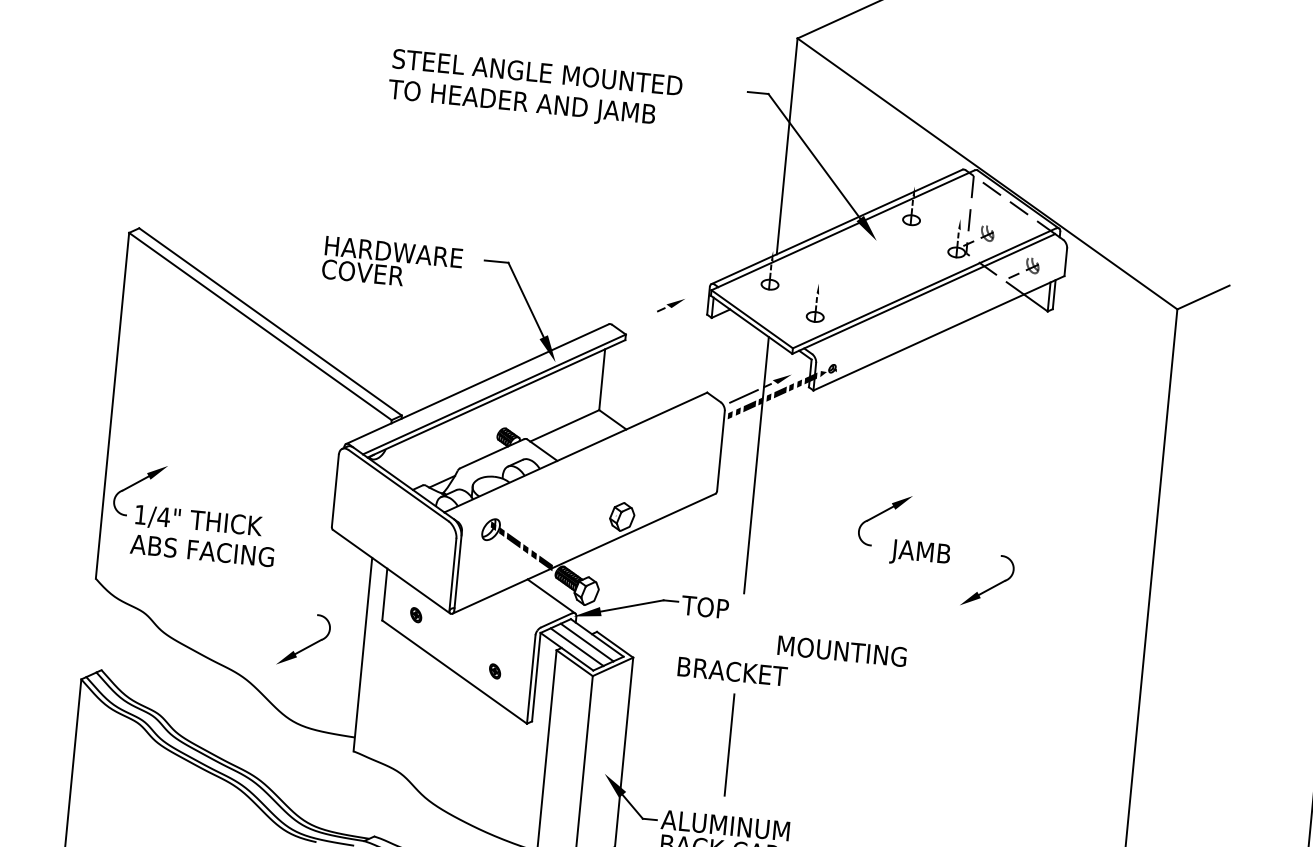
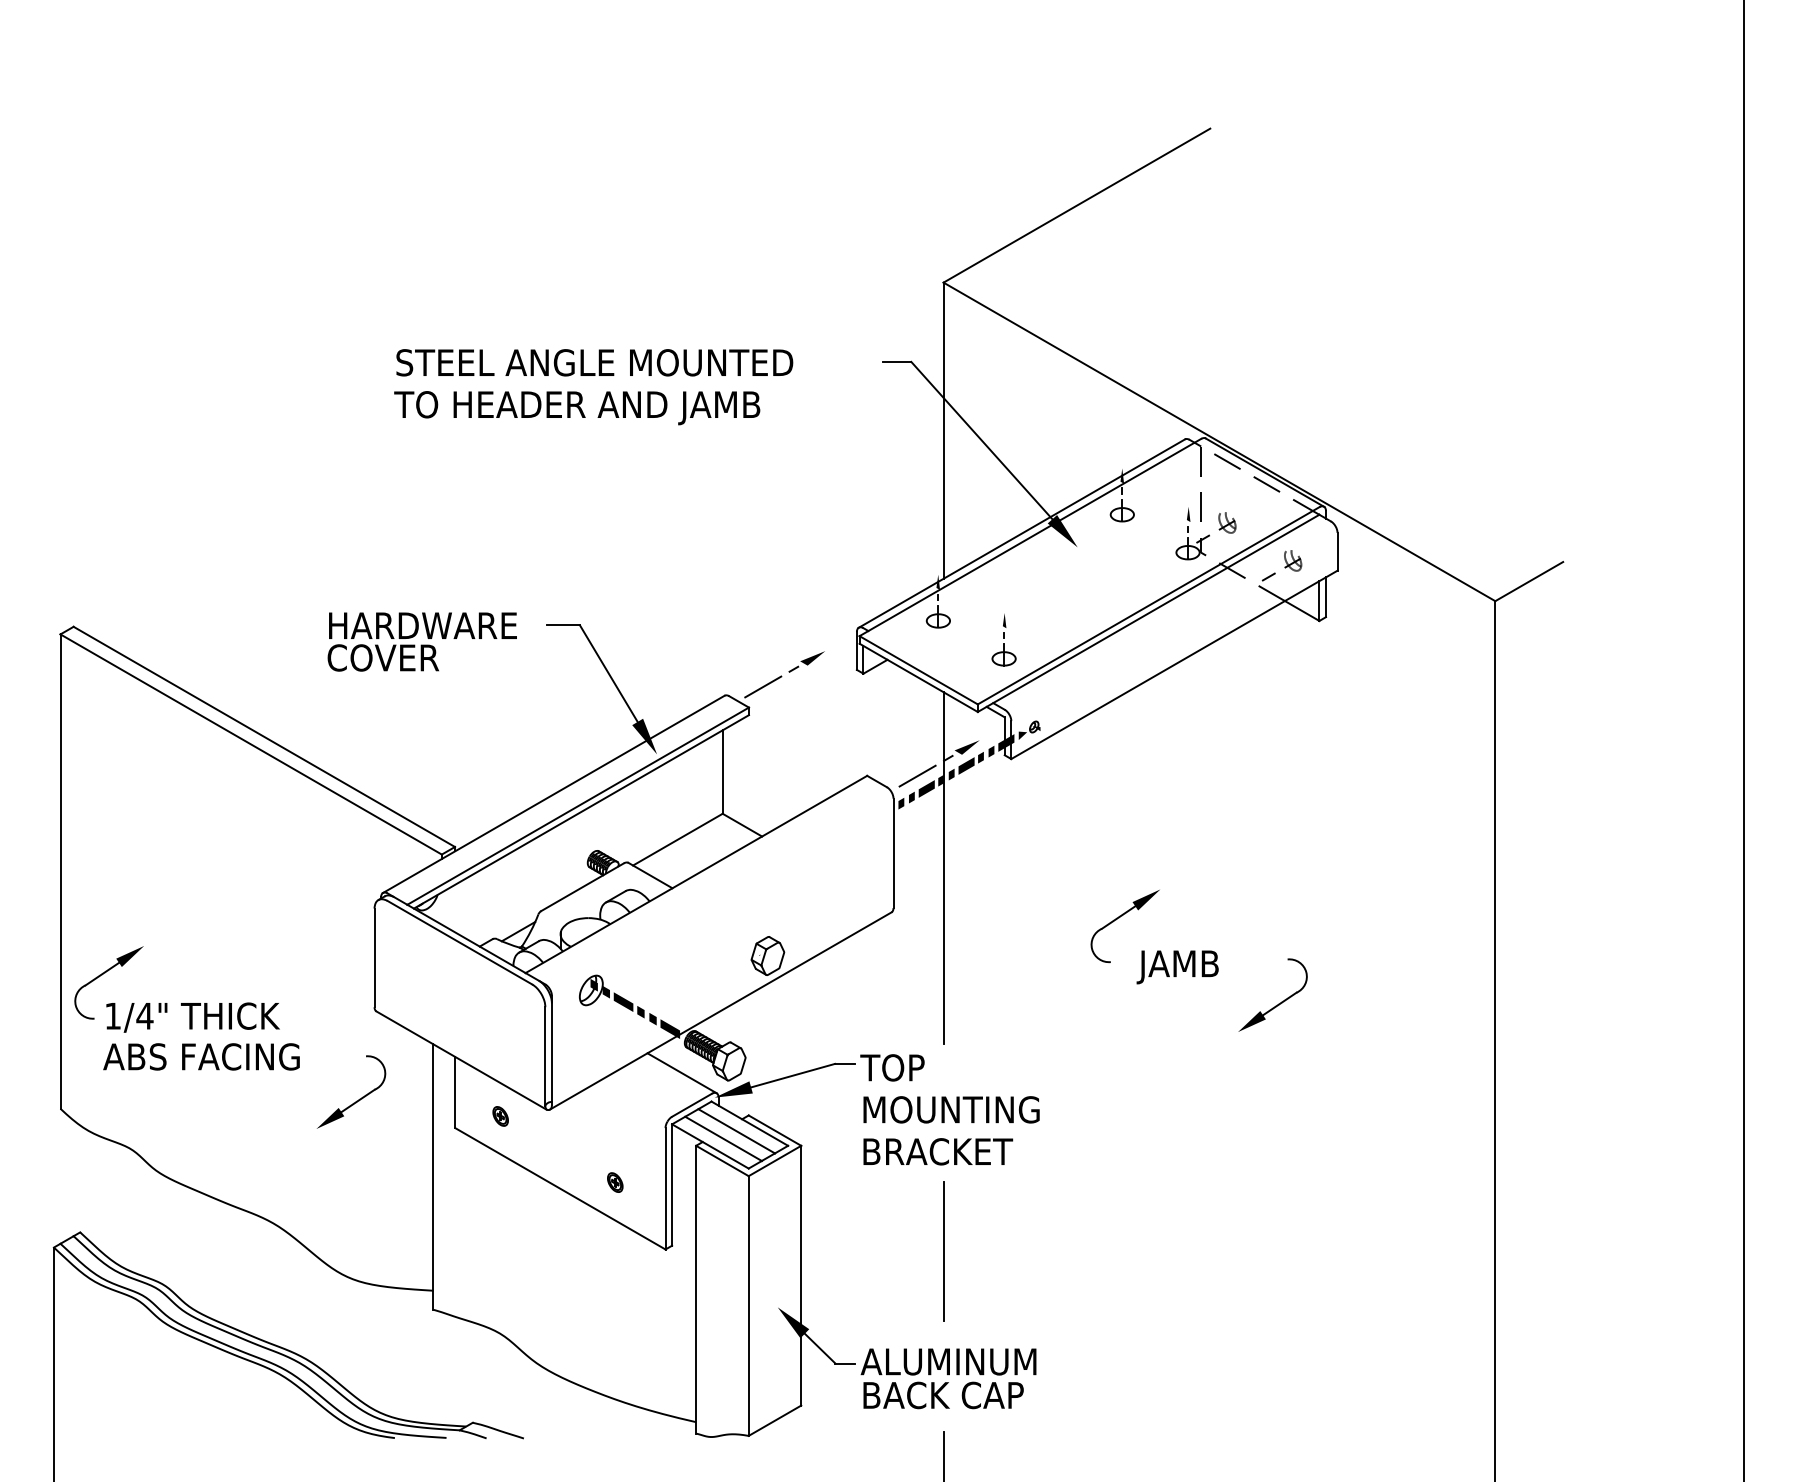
line: (637, 320) -> (763, 686), added
part: (307, 646) -> (356, 1100), moved
text: (842, 651) -> (951, 1109), moved

